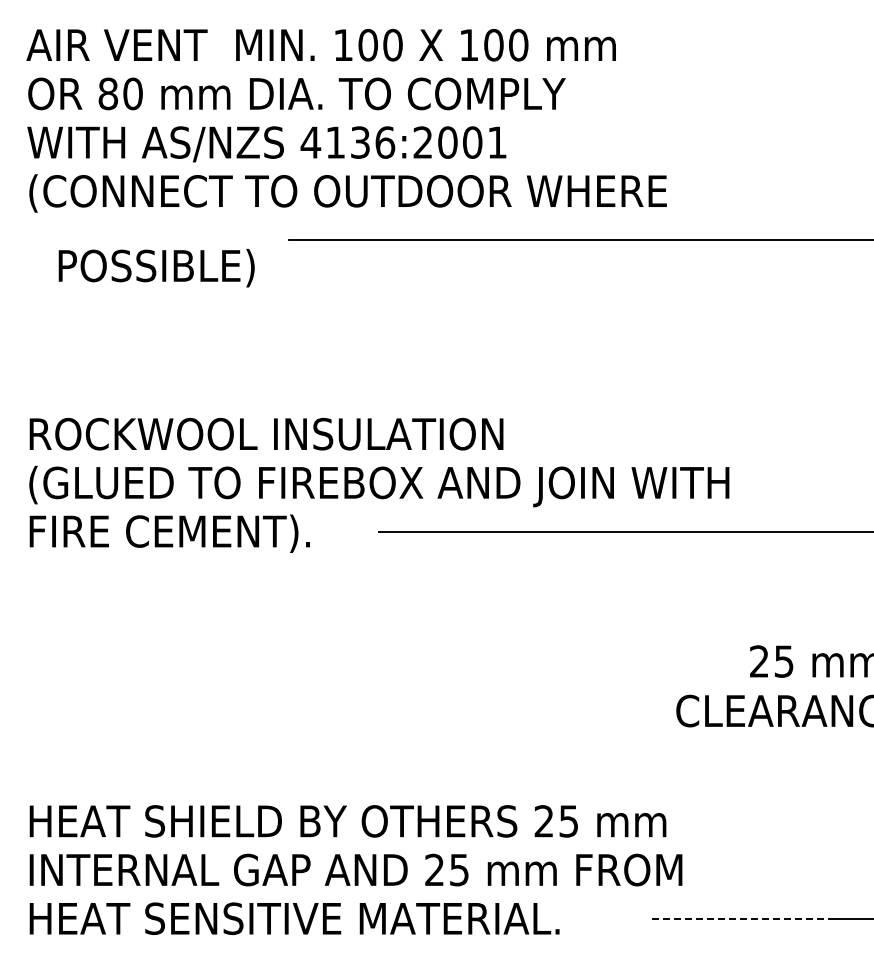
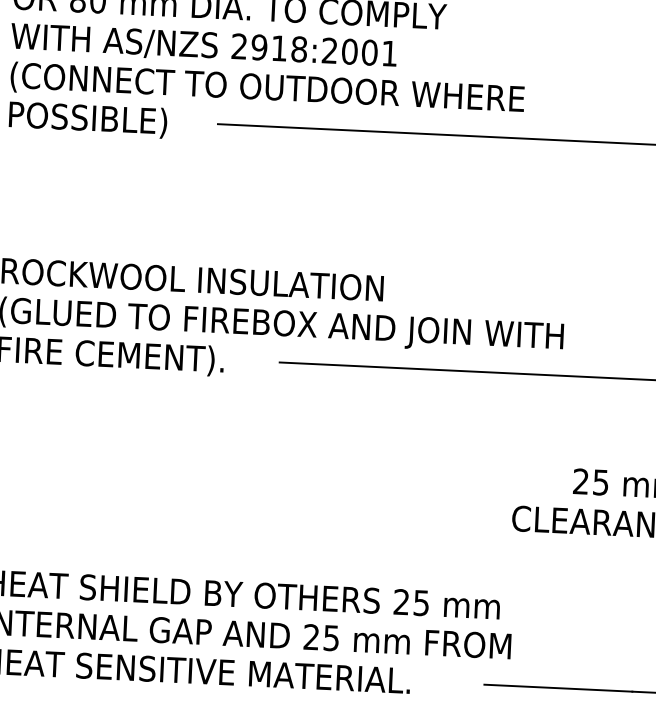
text: (347, 142) -> (268, 47), 4136:2001 -> 2918:2001
text: (156, 268) -> (87, 120), moved
line: (743, 918) -> (558, 687), dashed -> solid

